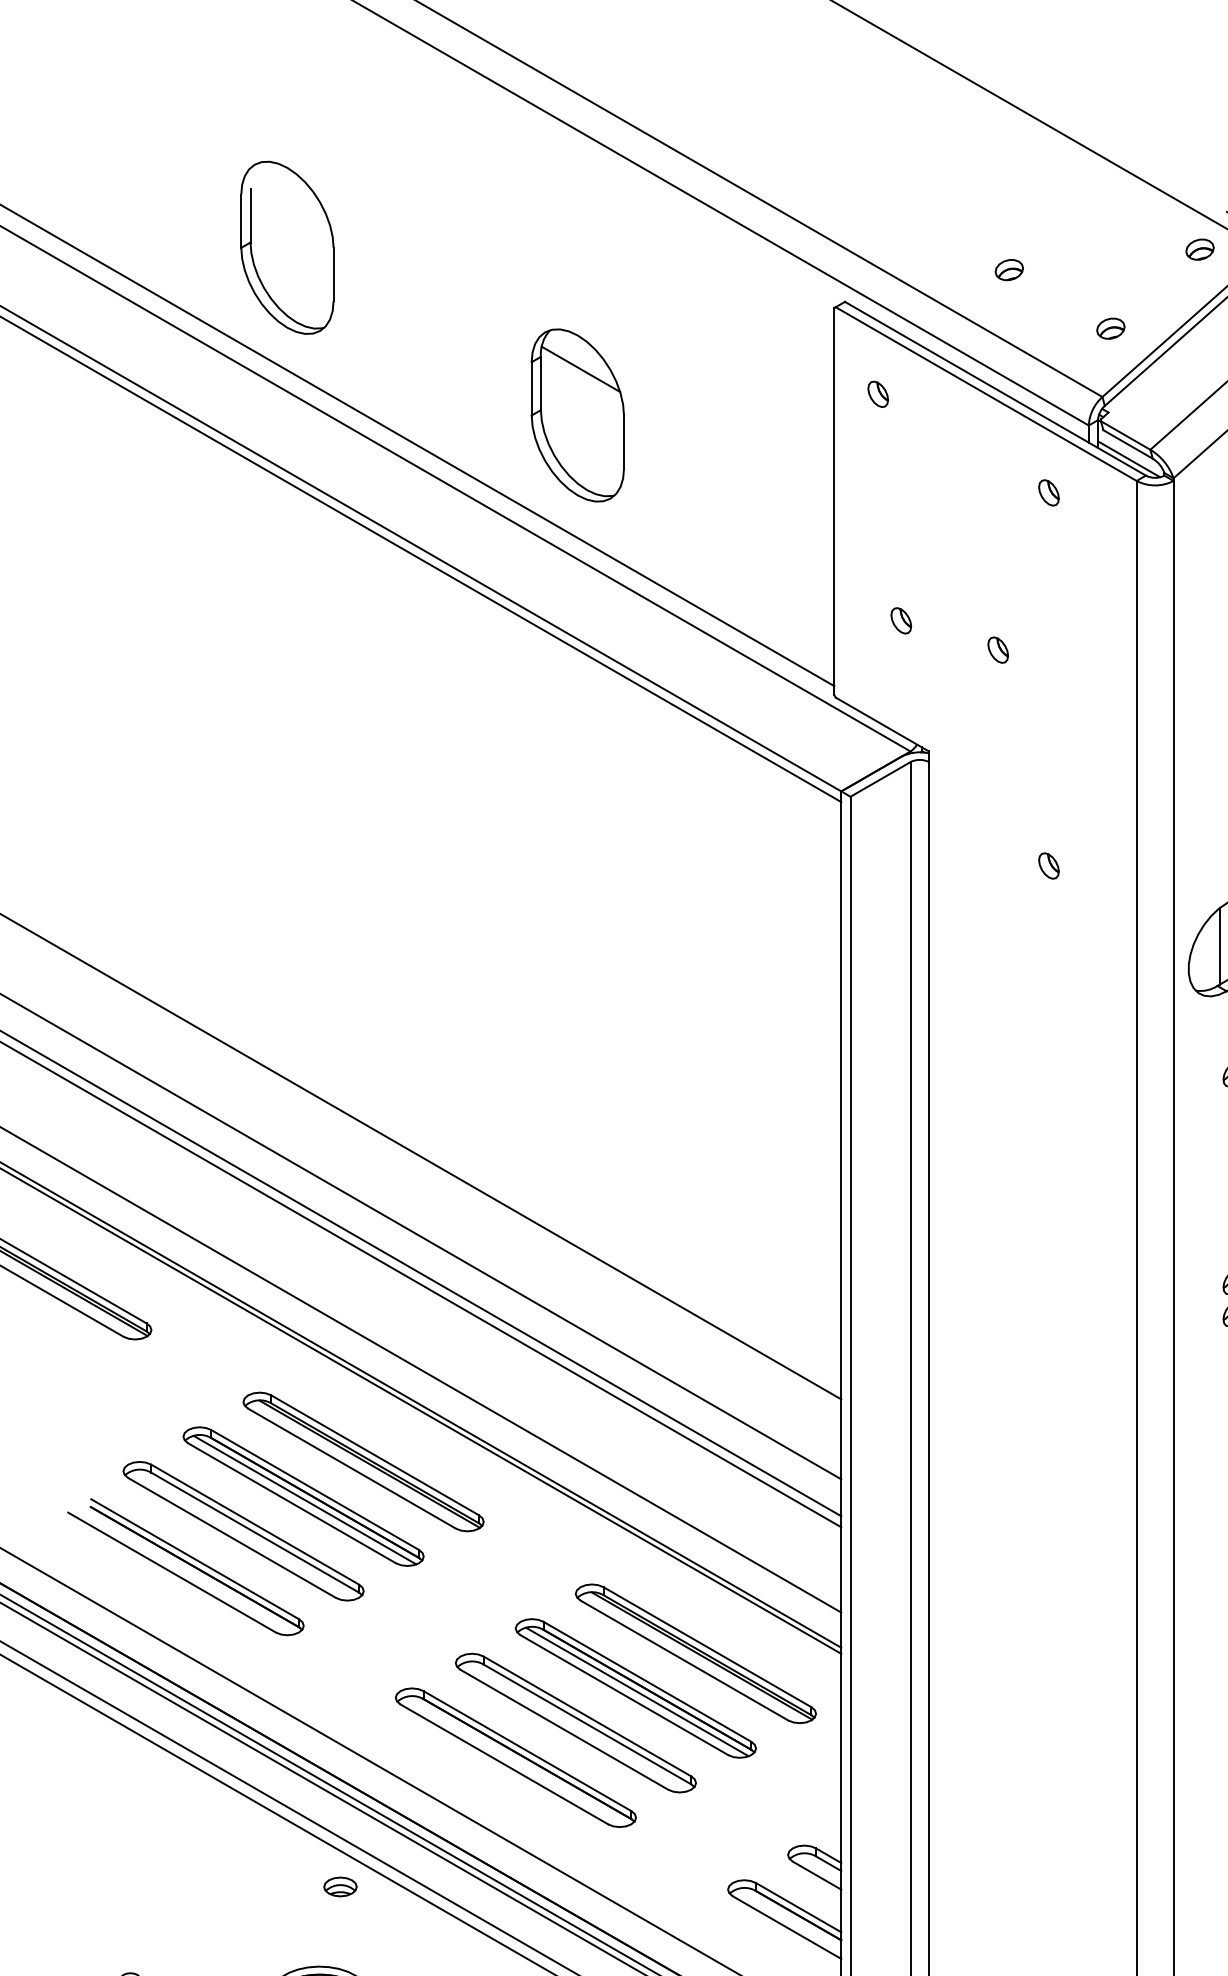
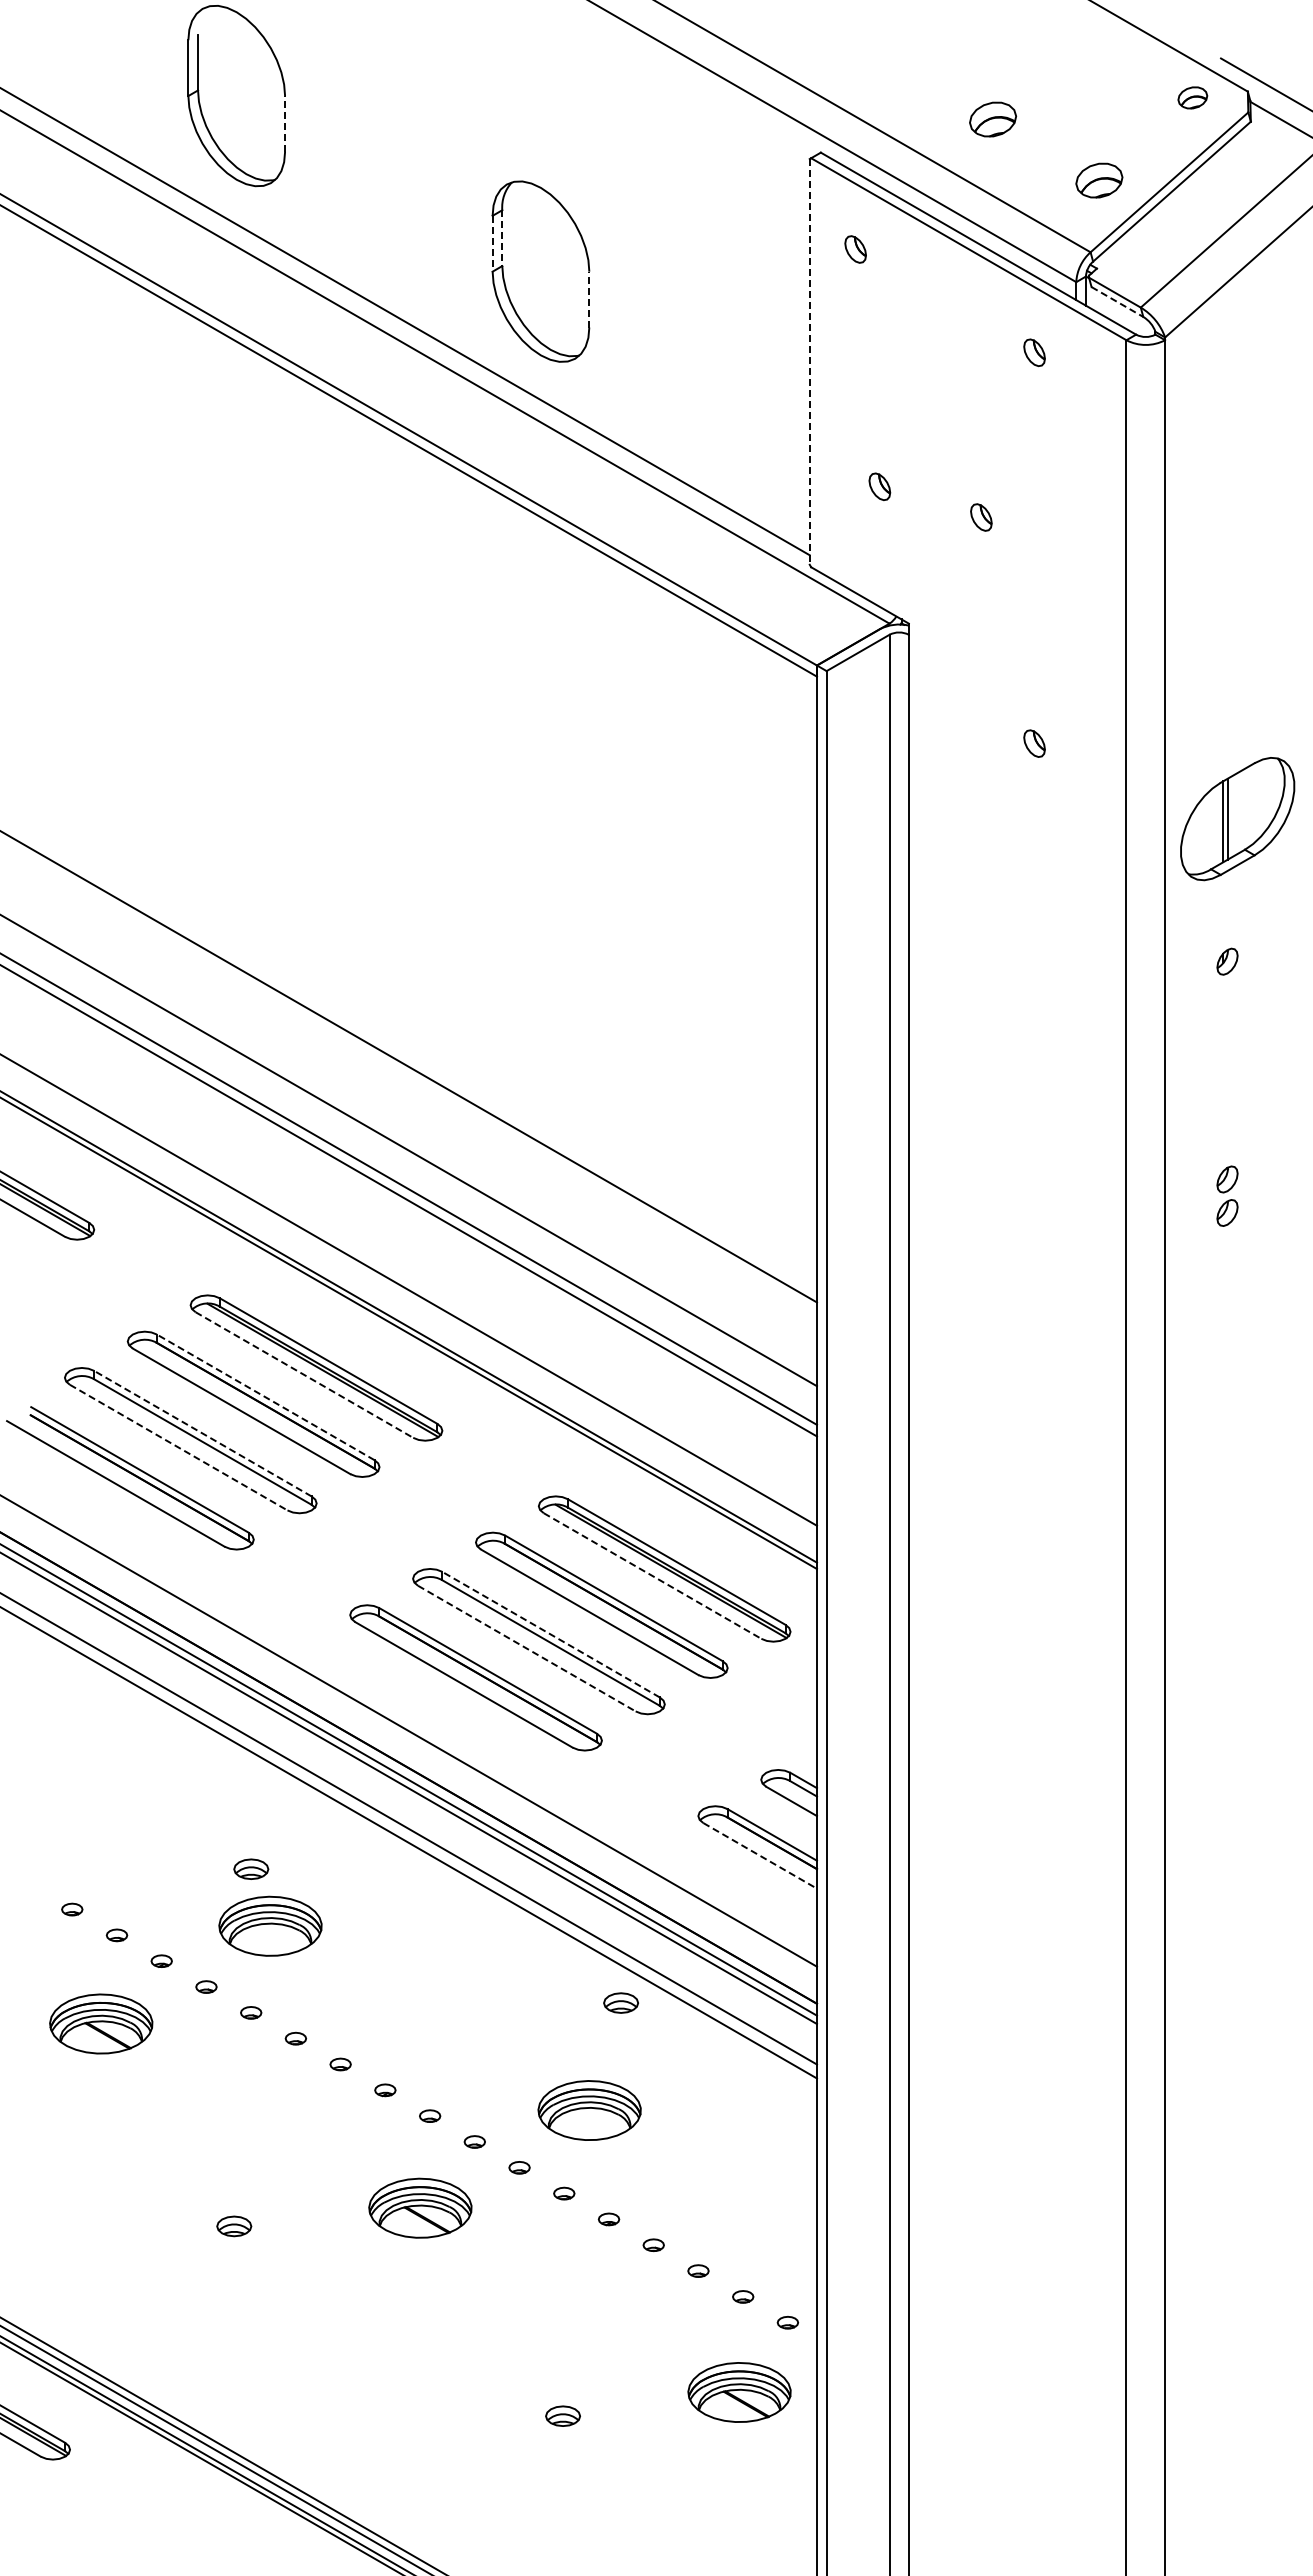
part: (1008, 269) -> (992, 118), size x1.6
line: (333, 274) -> (285, 123), solid -> dashed
part: (1110, 328) -> (1099, 180), size x1.6
line: (581, 369) -> (544, 223), removed
line: (541, 383) -> (502, 238), solid -> dashed
line: (531, 388) -> (492, 243), solid -> dashed
line: (624, 442) -> (589, 299), solid -> dashed
line: (1128, 444) -> (1117, 302), solid -> dashed
line: (1129, 459) -> (1118, 317), removed
line: (834, 501) -> (809, 361), solid -> dashed
line: (1219, 946) -> (1213, 827), removed
line: (352, 1469) -> (304, 1375), solid -> dashed
line: (314, 1490) -> (265, 1397), solid -> dashed
line: (304, 1499) -> (254, 1407), removed
line: (254, 1524) -> (202, 1433), solid -> dashed
line: (231, 1537) -> (178, 1447), solid -> dashed
line: (684, 1660) -> (652, 1576), solid -> dashed
line: (637, 1691) -> (603, 1608), removed
line: (587, 1716) -> (551, 1634), solid -> dashed
line: (564, 1729) -> (526, 1648), solid -> dashed
part: (340, 1886) -> (251, 1868), moved
line: (787, 1927) -> (760, 1855), solid -> dashed

